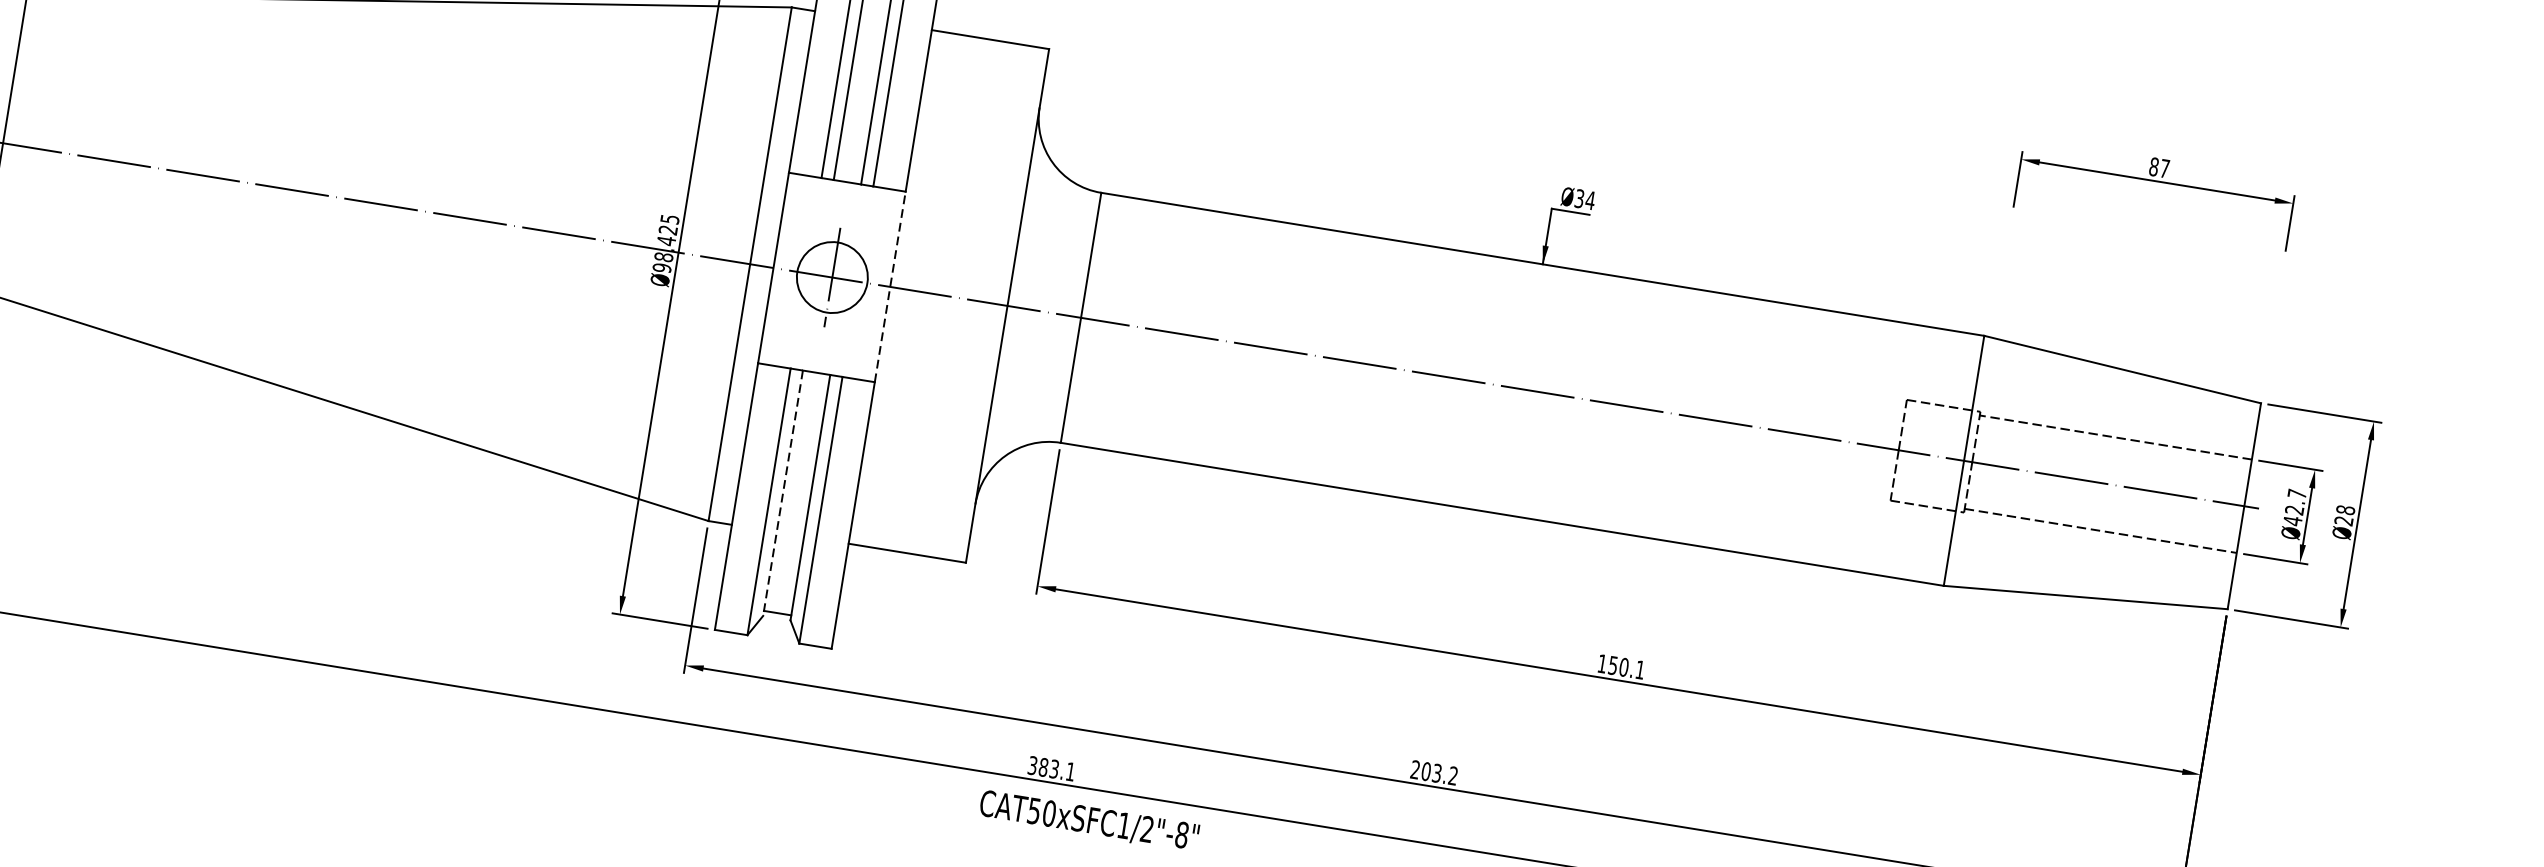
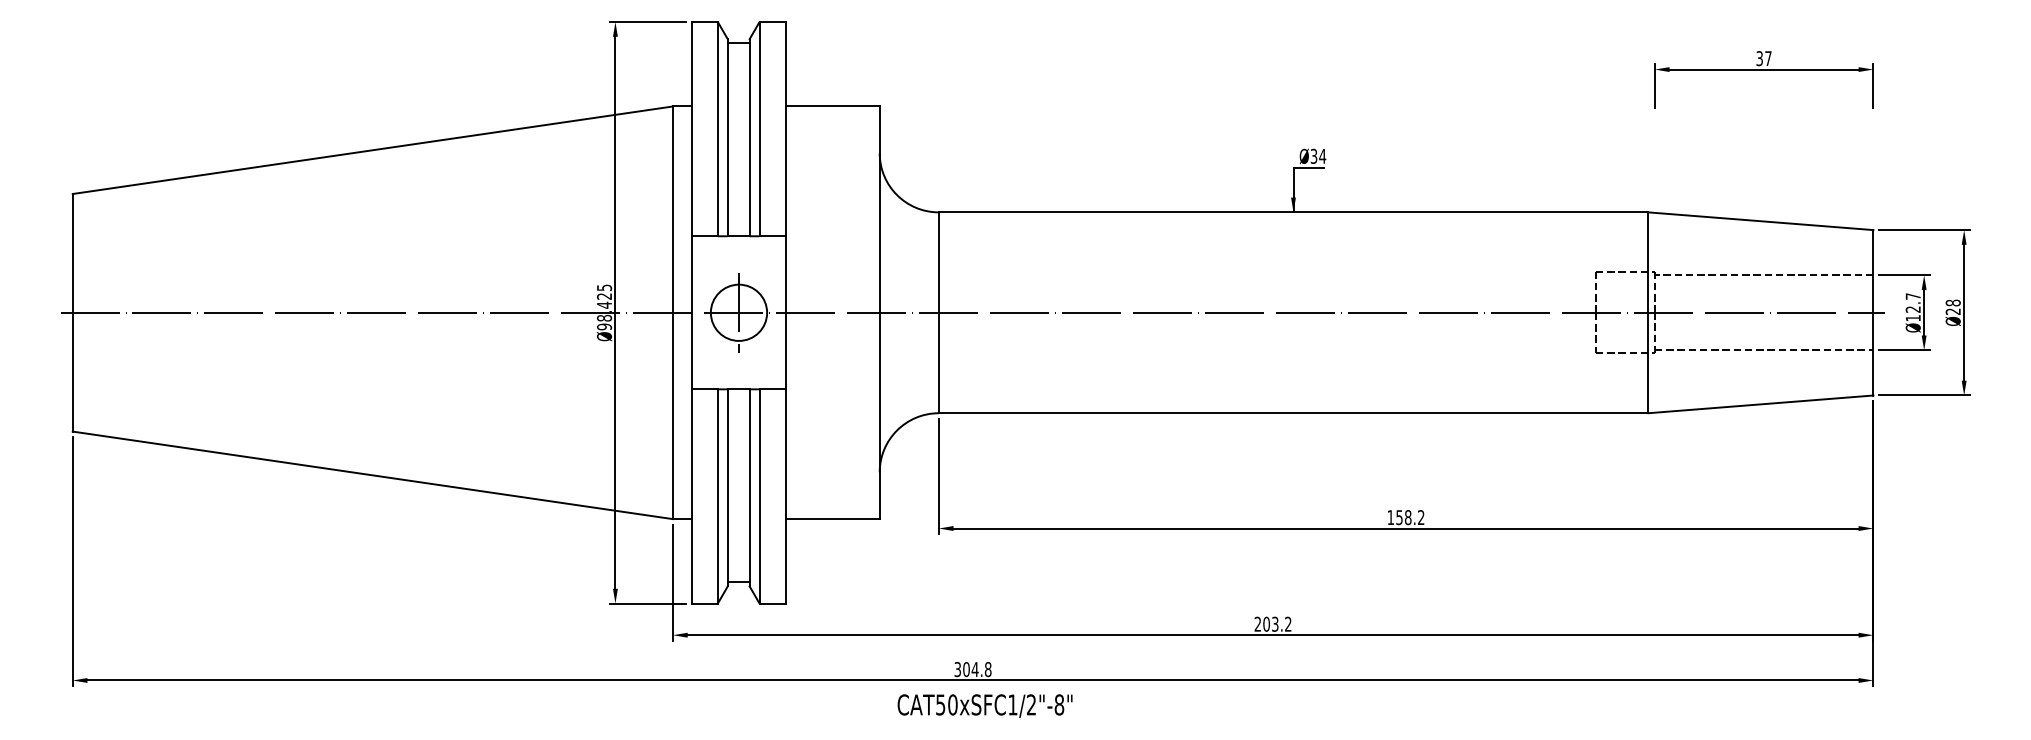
text: (2153, 166) -> (1759, 58), 87 -> 37
line: (890, 286) -> (785, 312), dashed -> solid
line: (782, 492) -> (727, 487), dashed -> solid
text: (2292, 519) -> (1912, 317), Ø42.7 -> Ø12.7
text: (1631, 668) -> (1414, 517), 150.1 -> 158.2
text: (1057, 769) -> (977, 669), 383.1 -> 304.8
text: (1088, 820) -> (984, 705), moved

